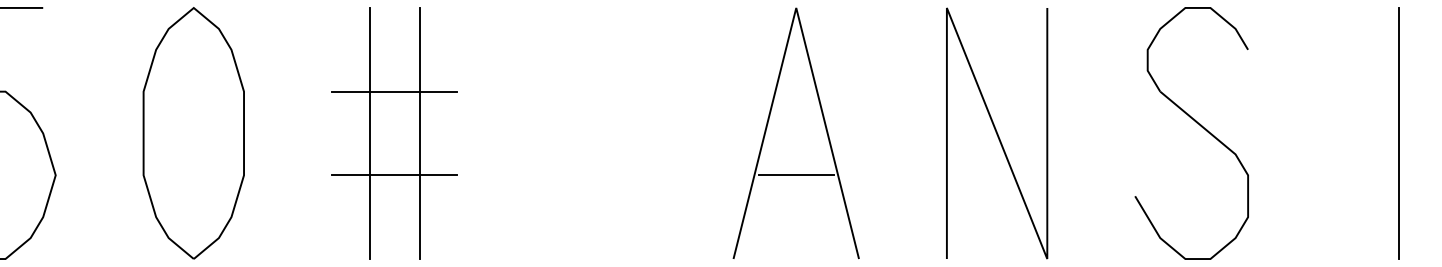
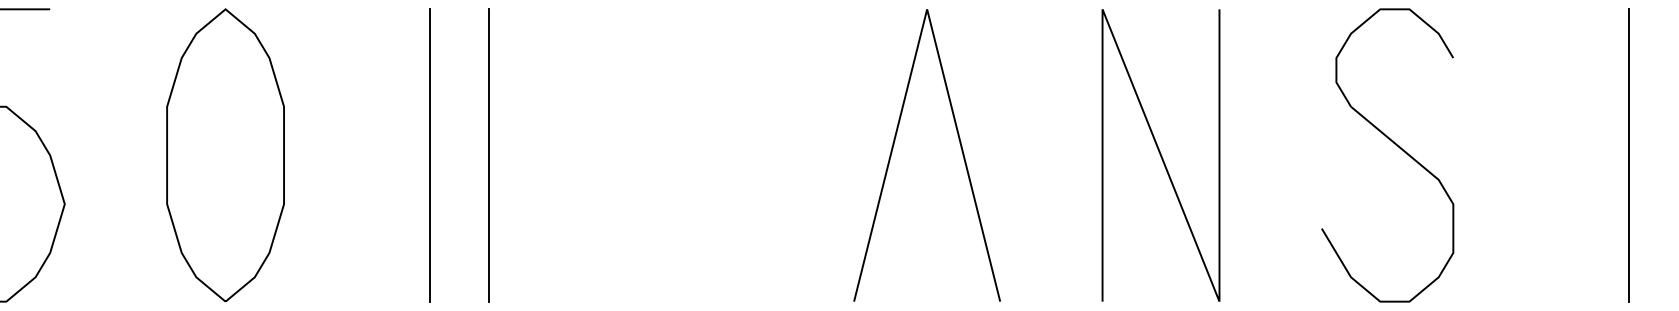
line: (394, 91) -> (459, 106), removed
line: (394, 175) -> (459, 204), removed
line: (795, 175) -> (926, 204), removed

